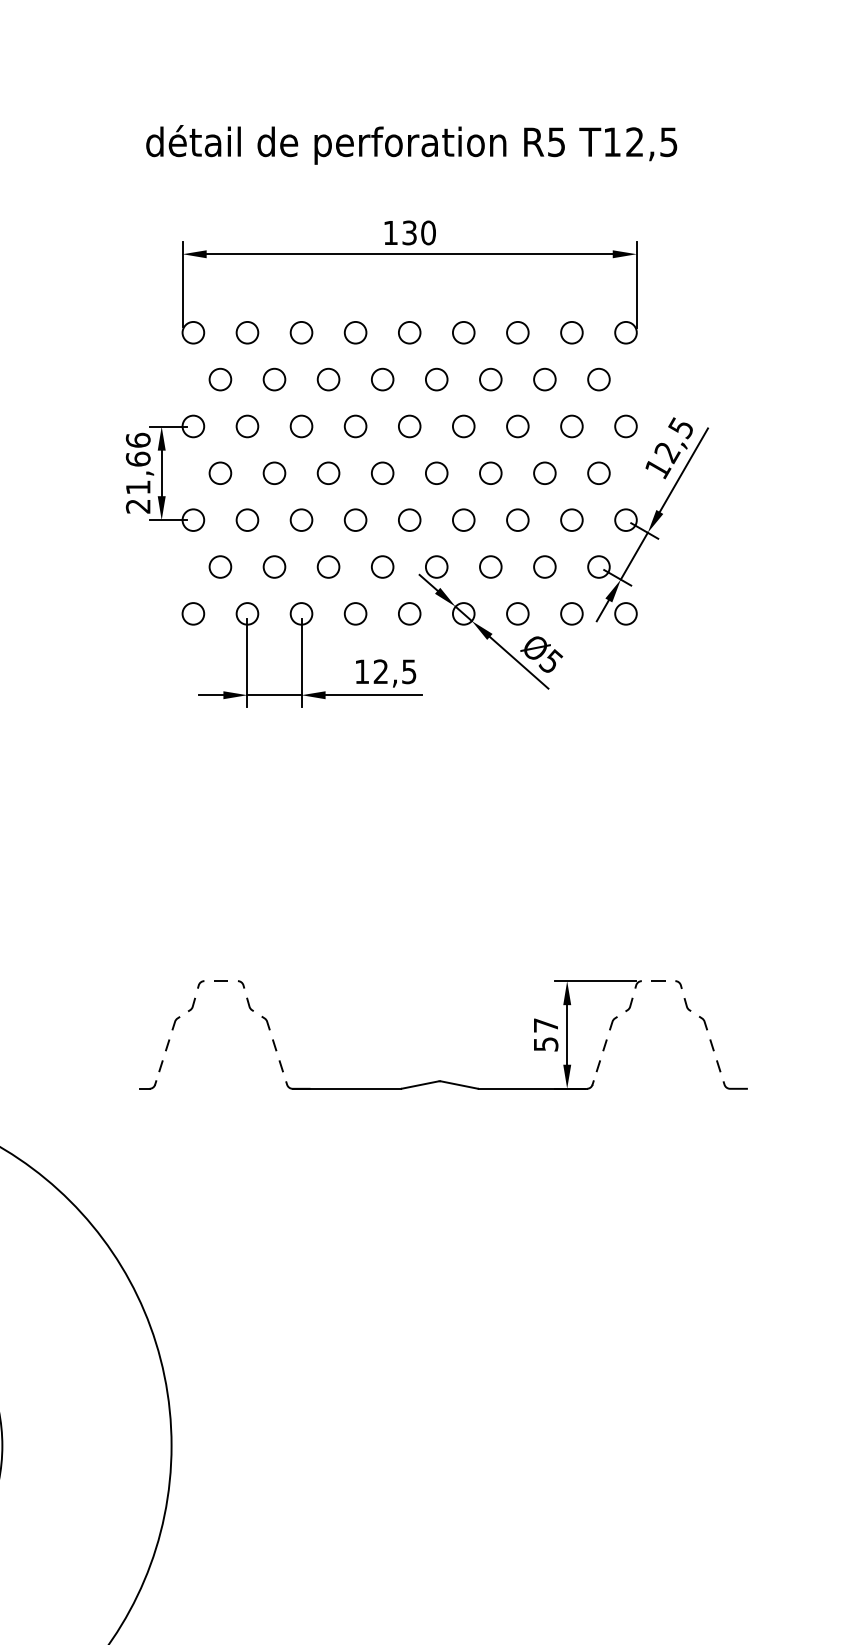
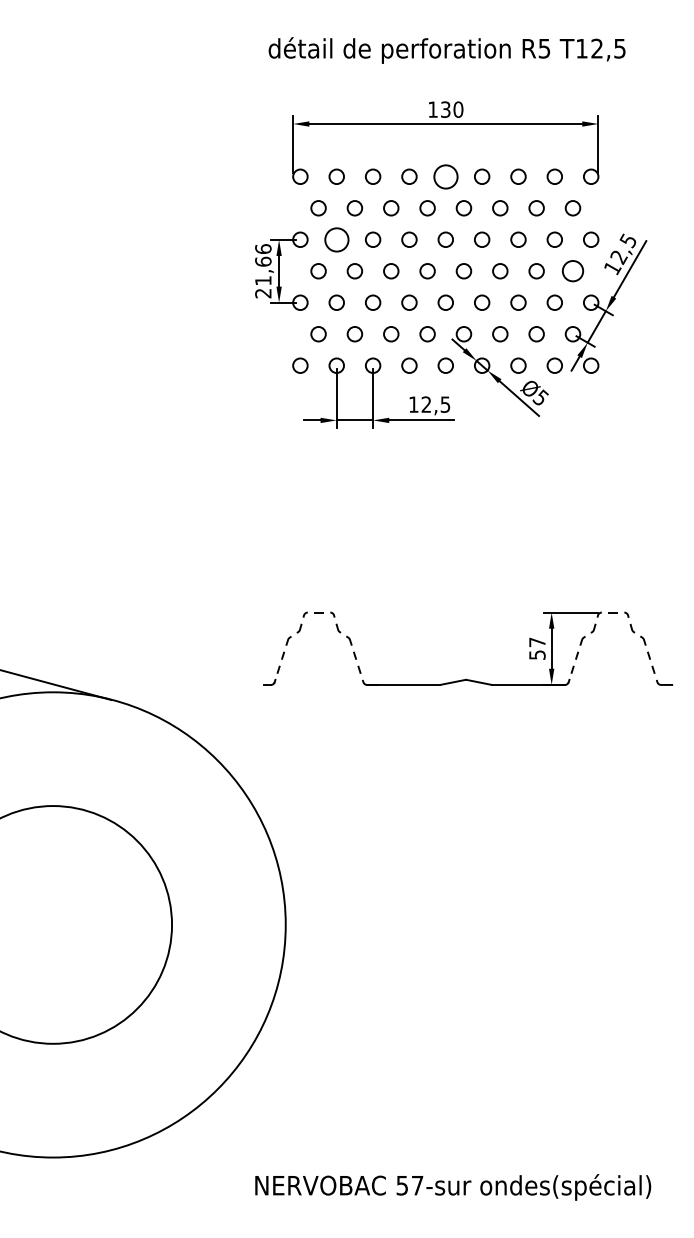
circle: (409, 332) -> (445, 176), size x1.6
circle: (247, 426) -> (336, 239), size x1.6
circle: (598, 473) -> (572, 271), size x1.4

